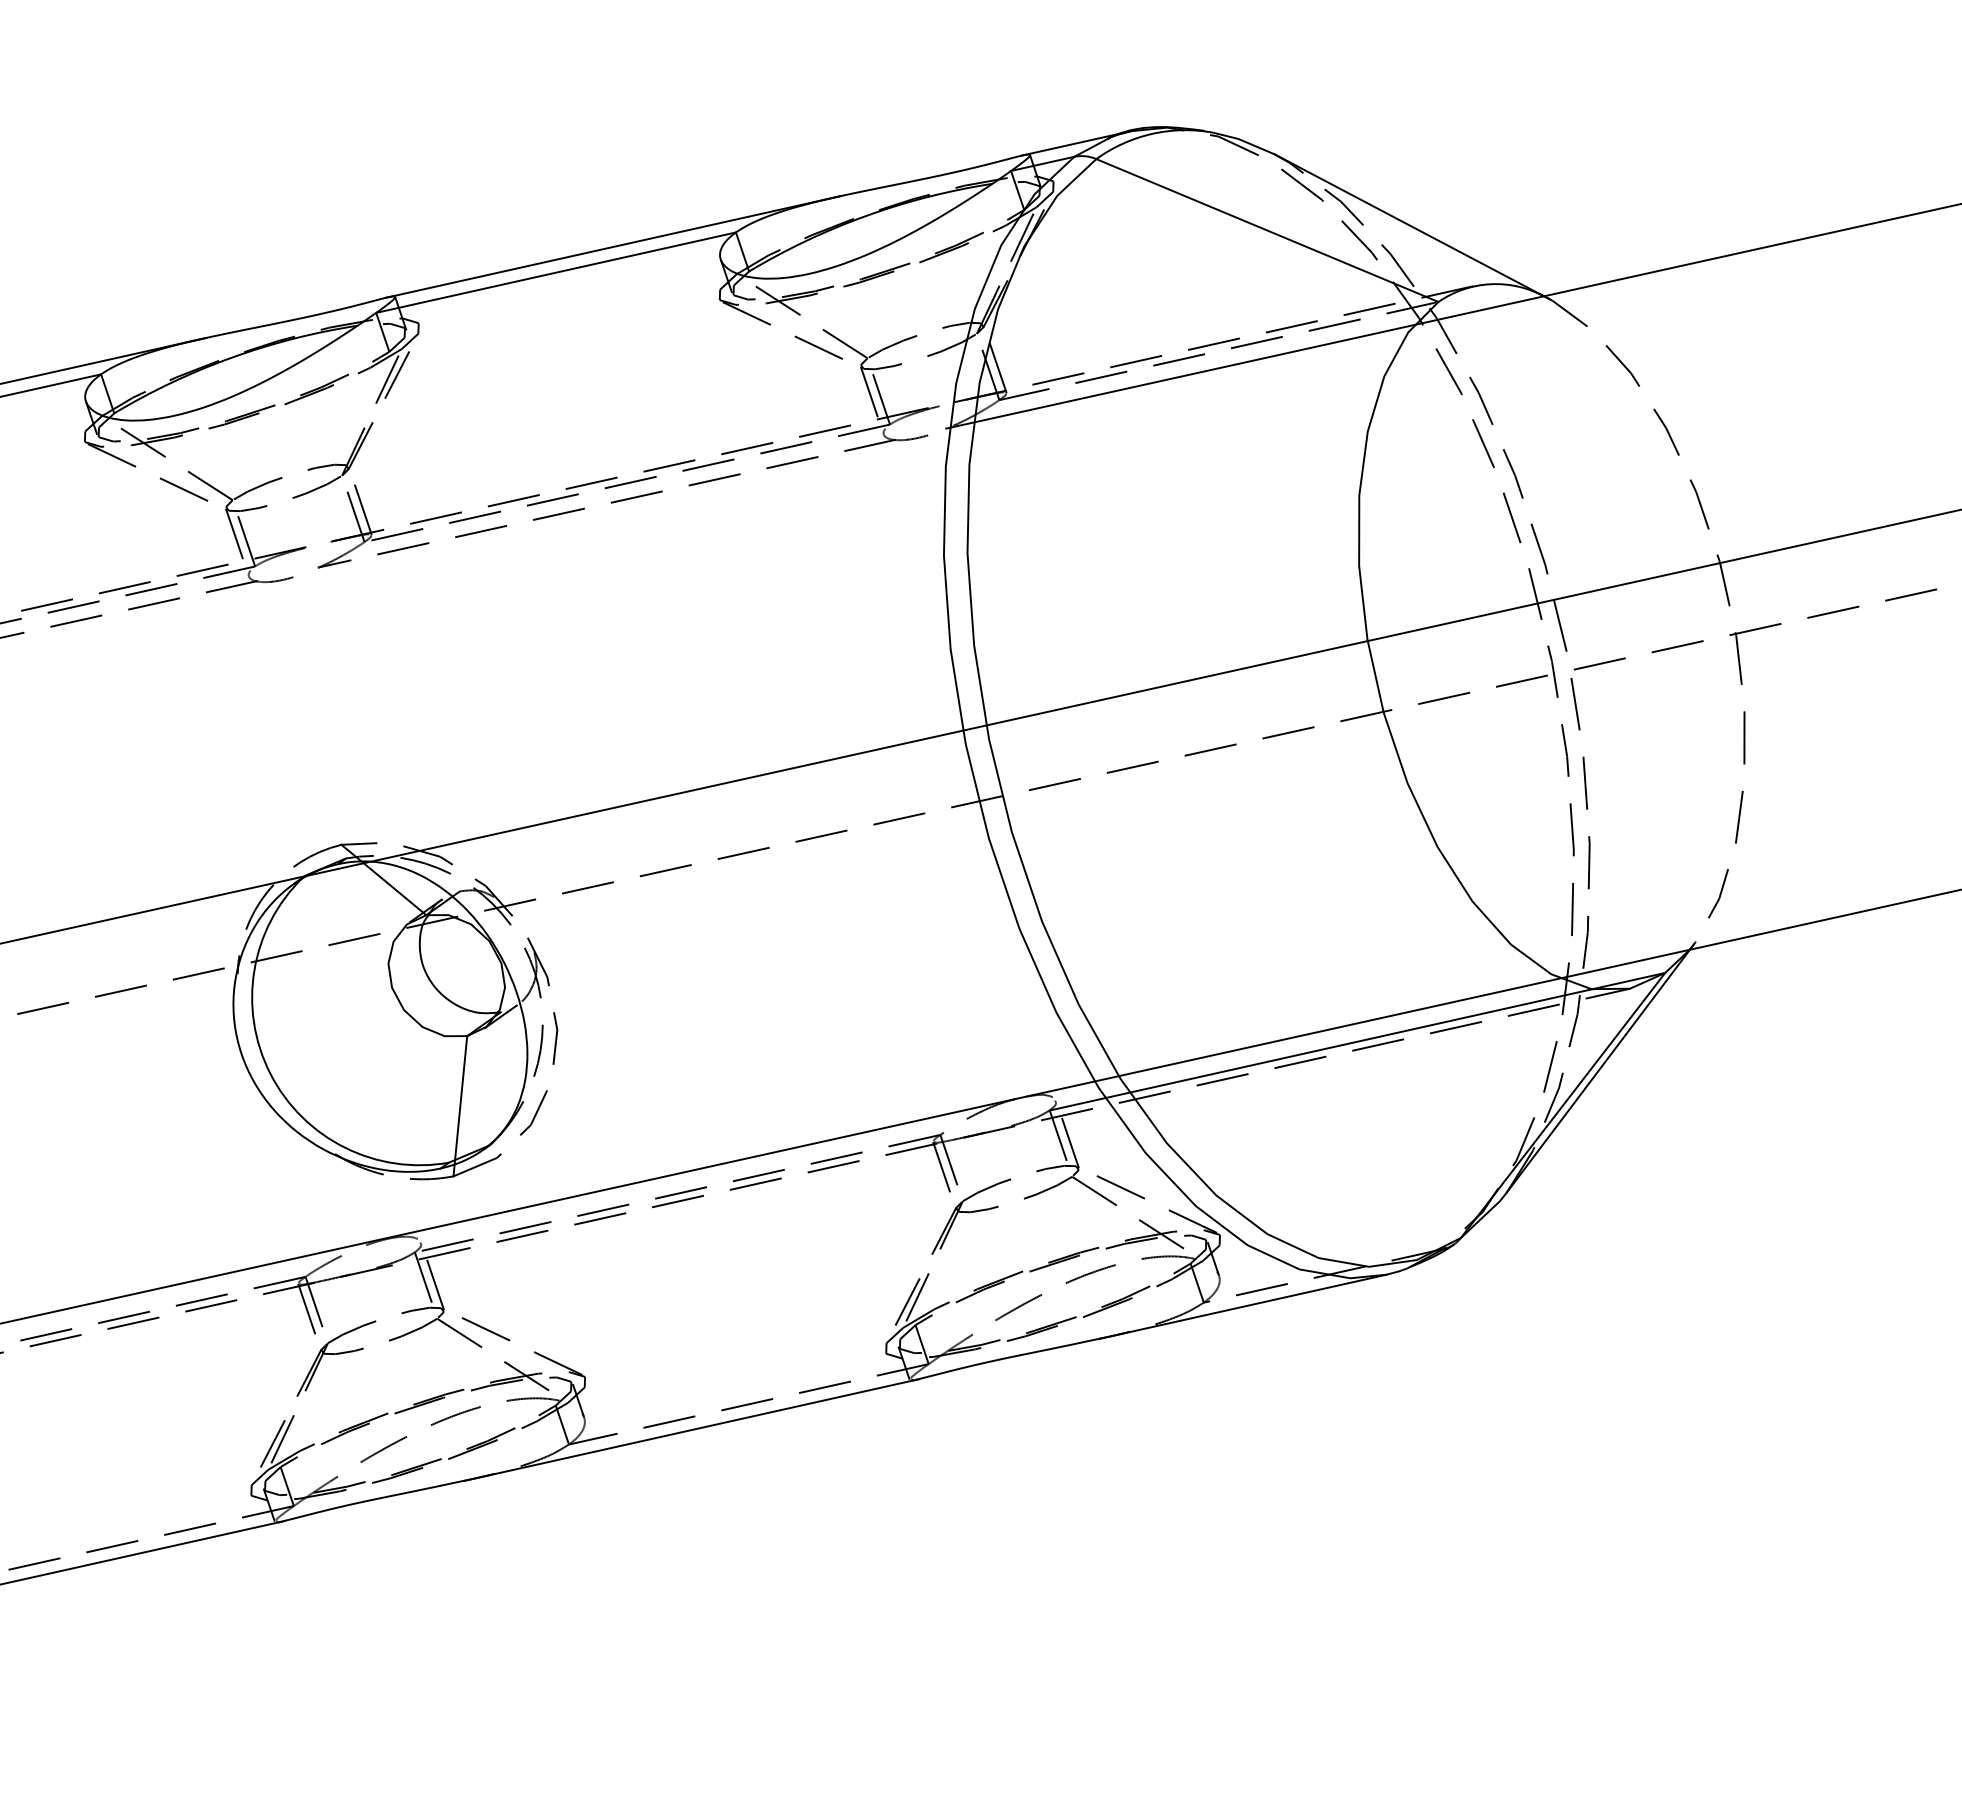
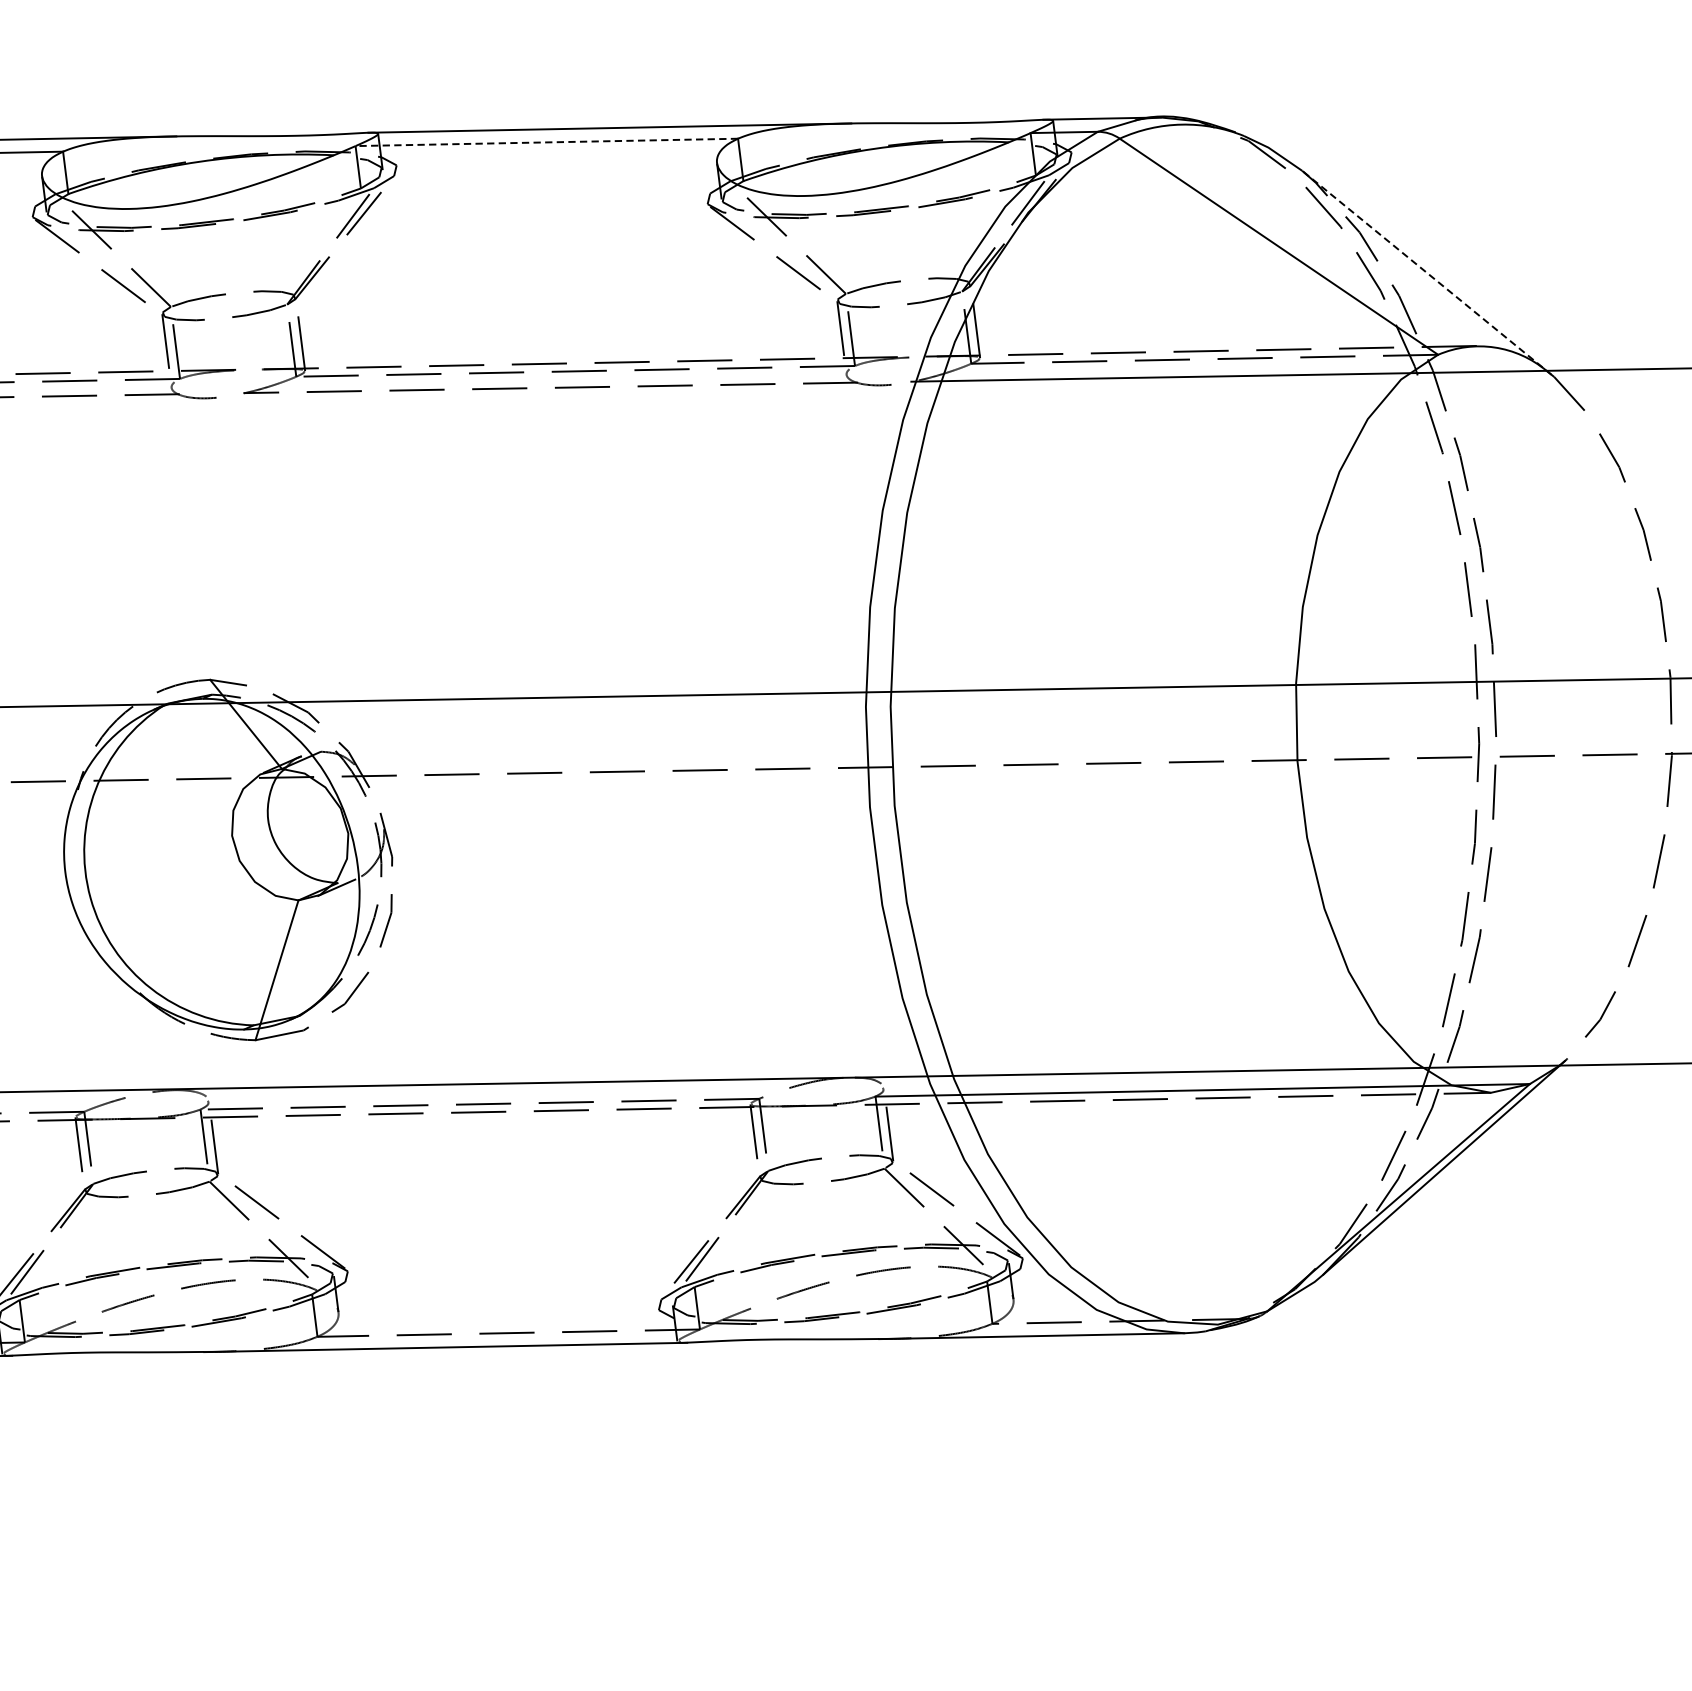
line: (1411, 226) -> (1426, 272), solid -> dashed
line: (555, 272) -> (546, 142), solid -> dashed

